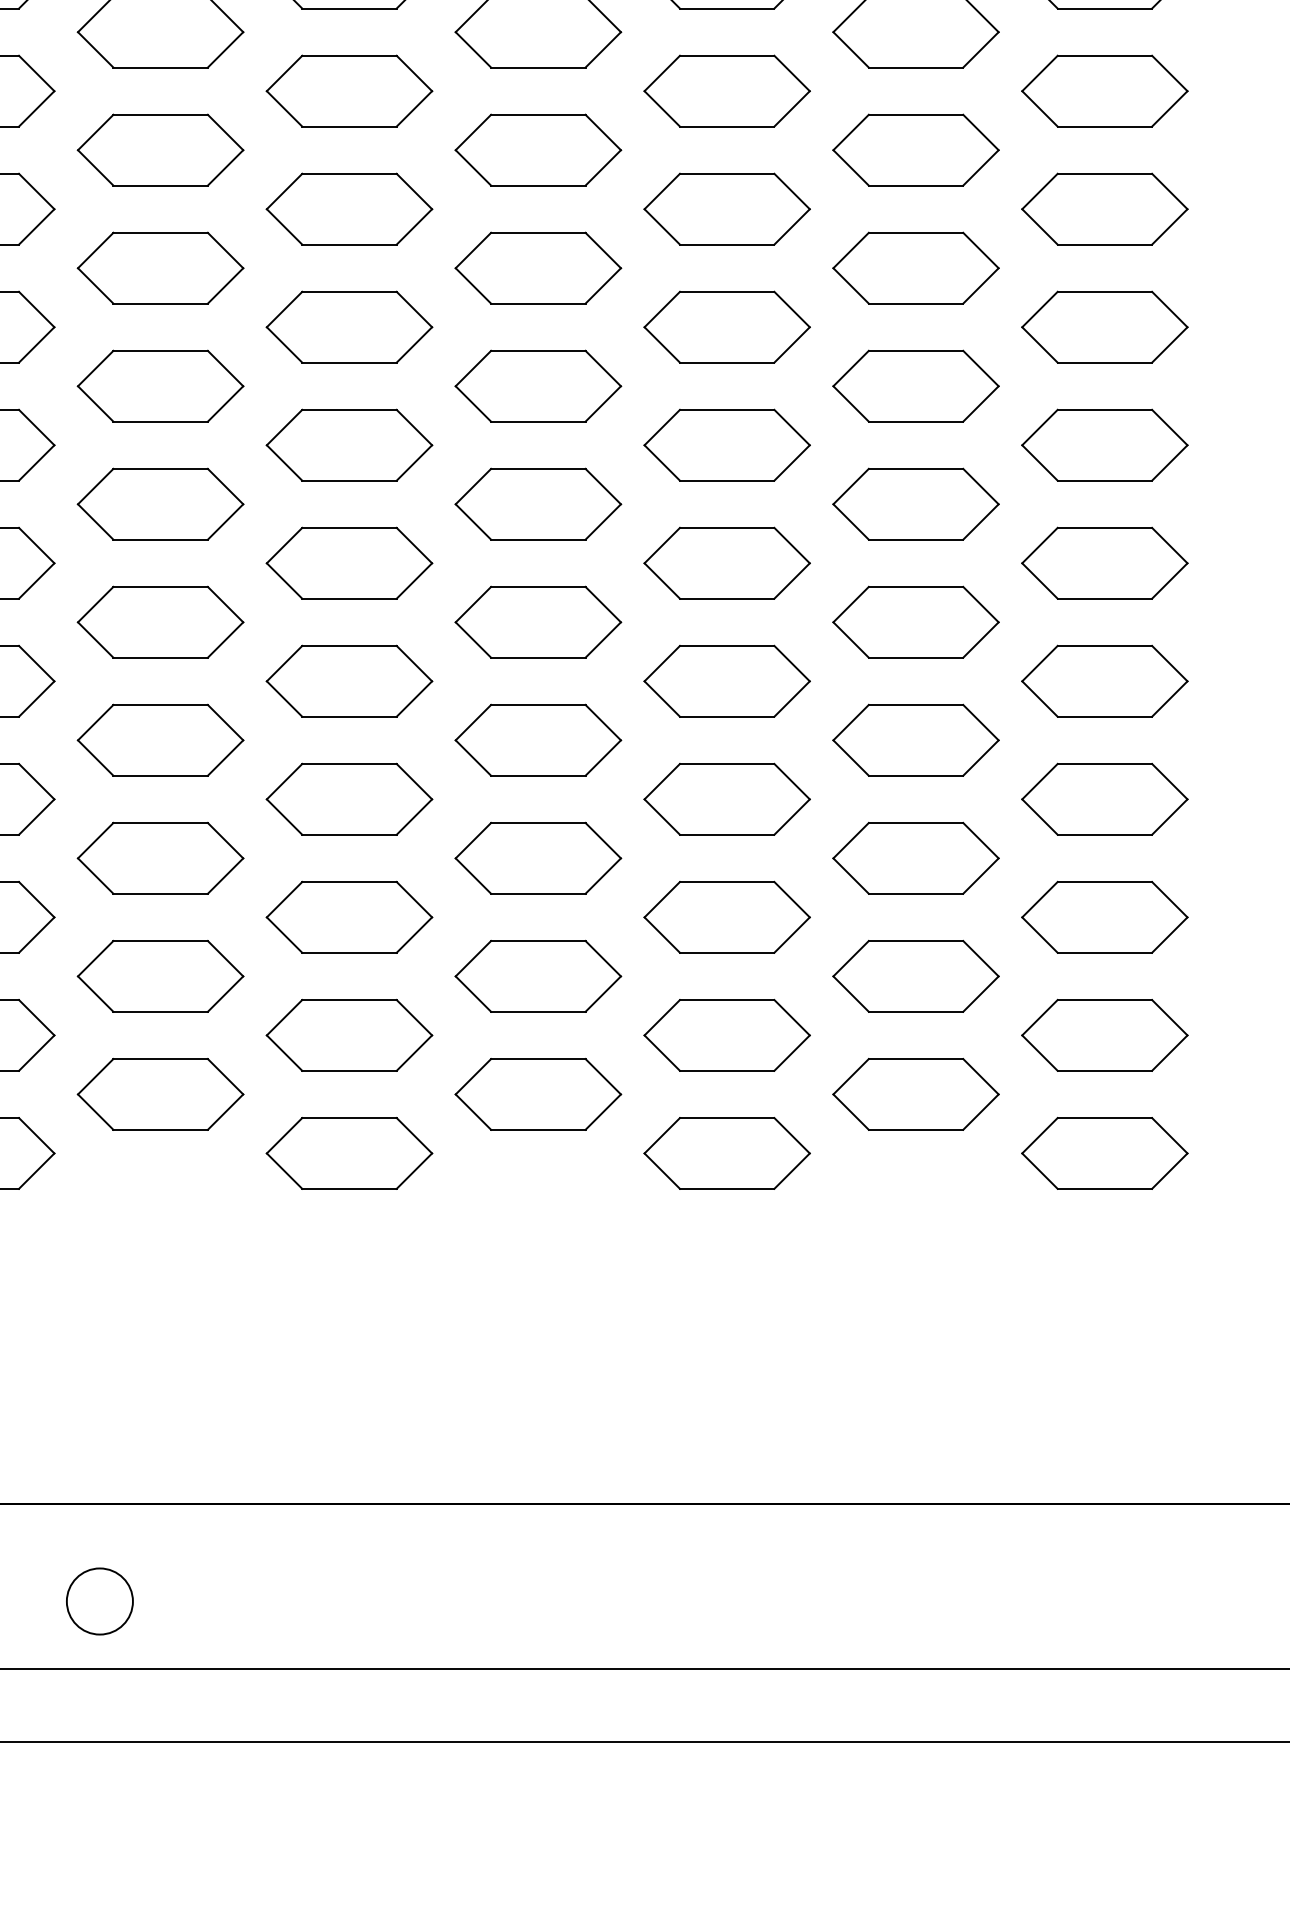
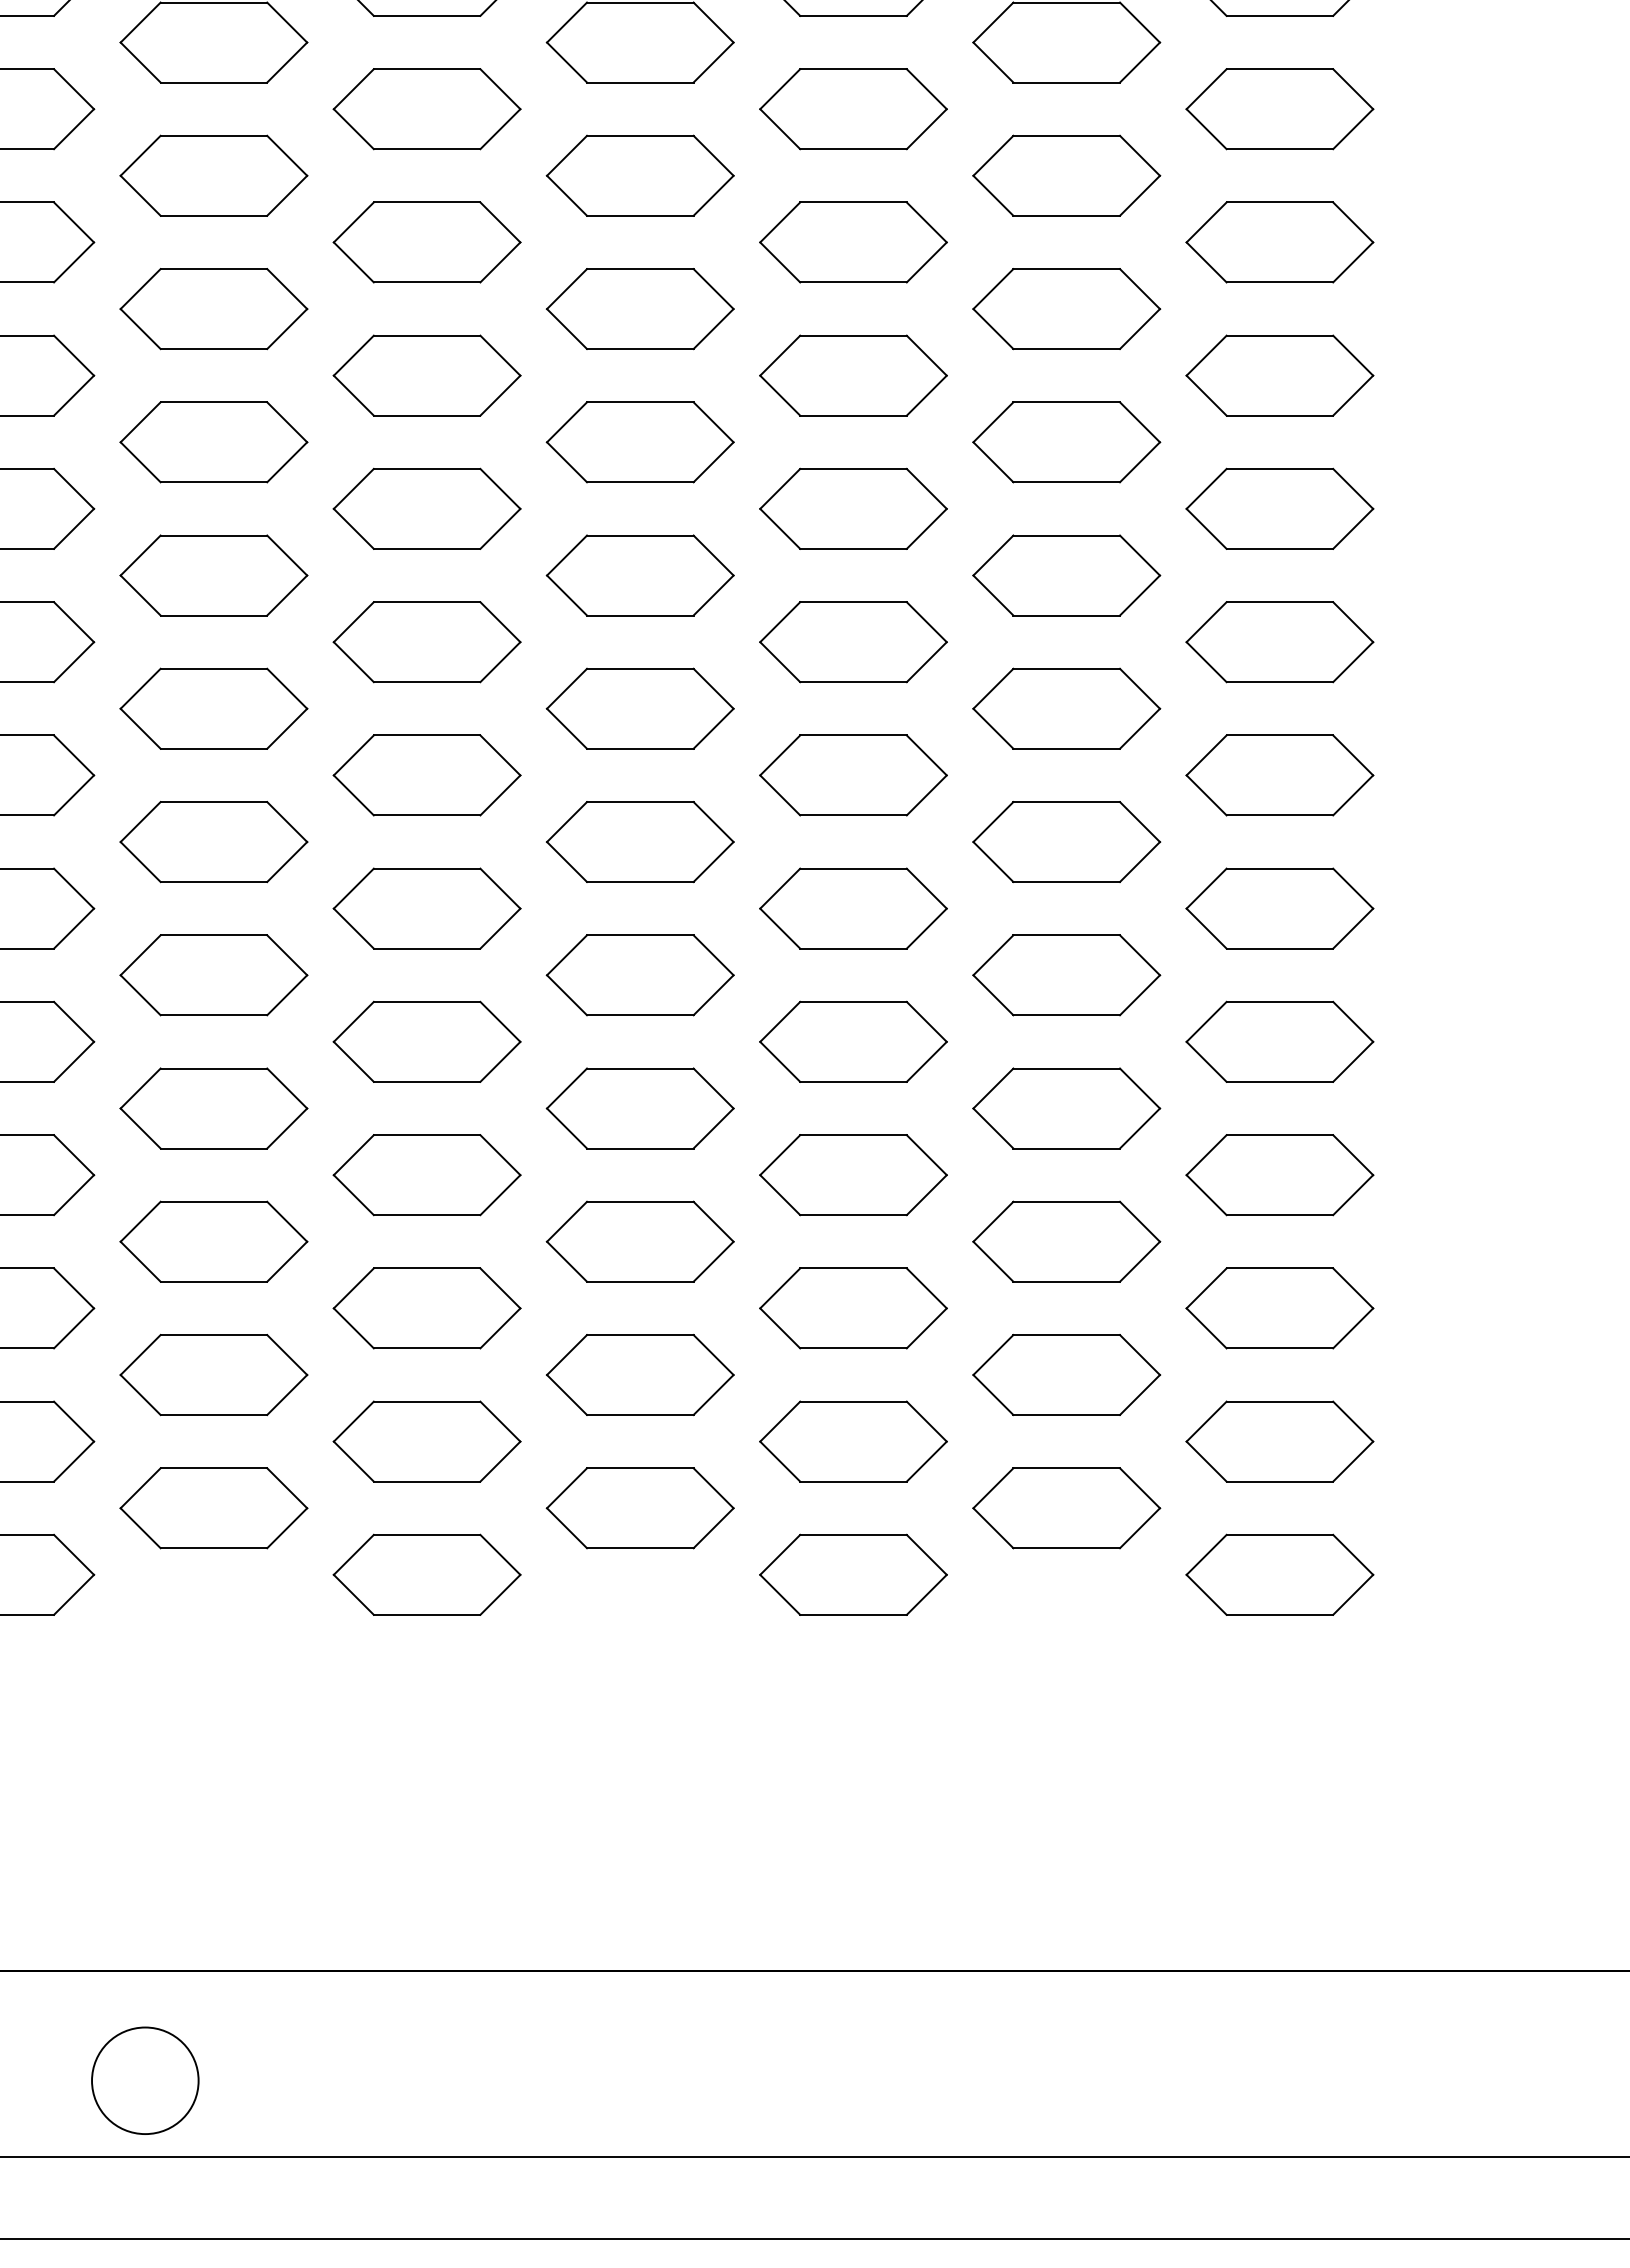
circle: (100, 1601) -> (145, 2080), size x1.43

